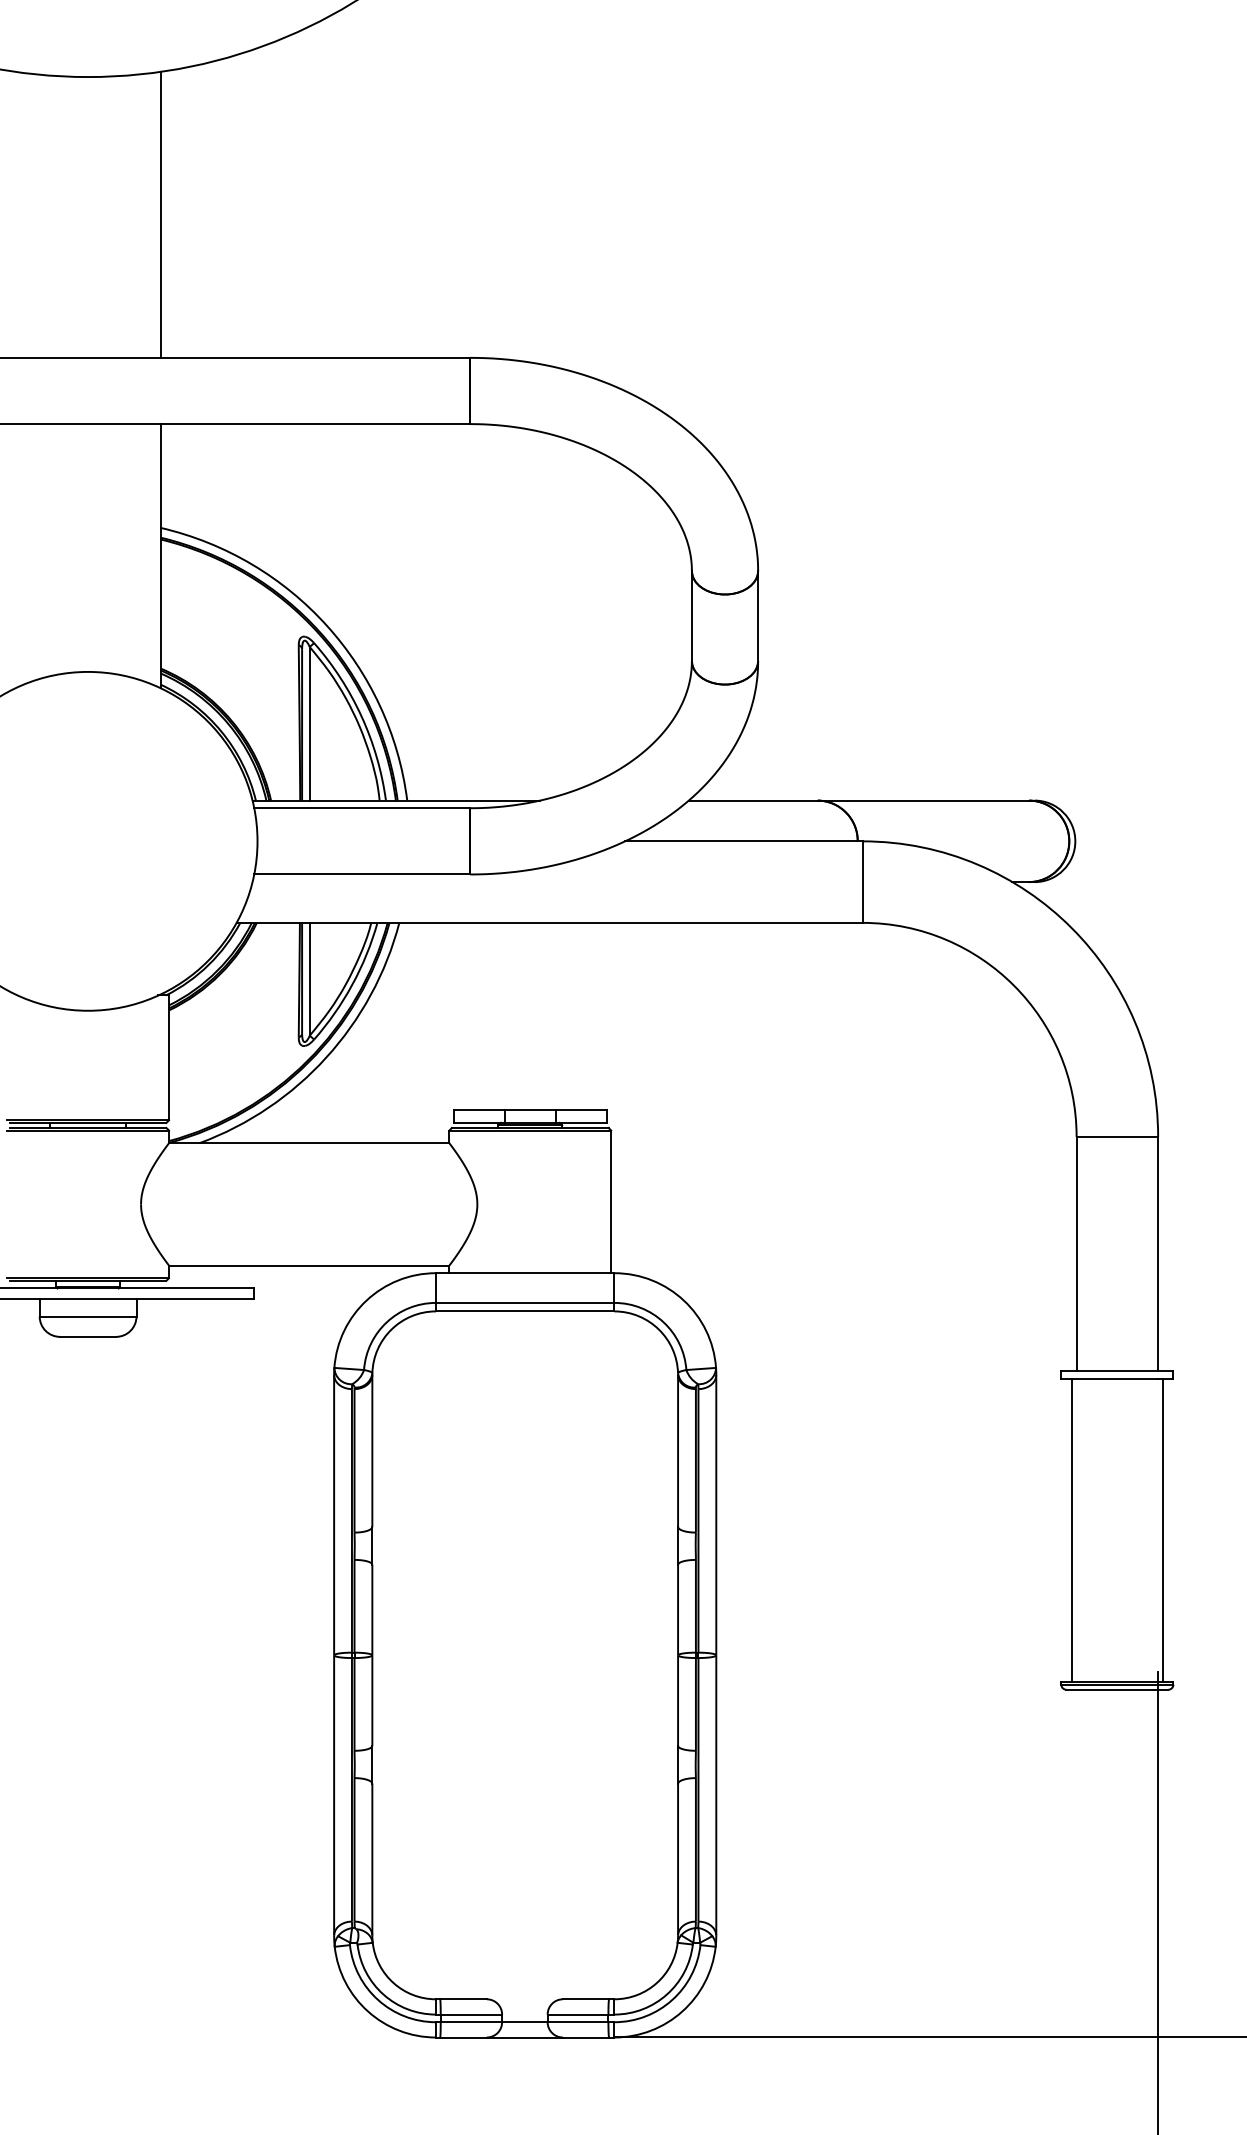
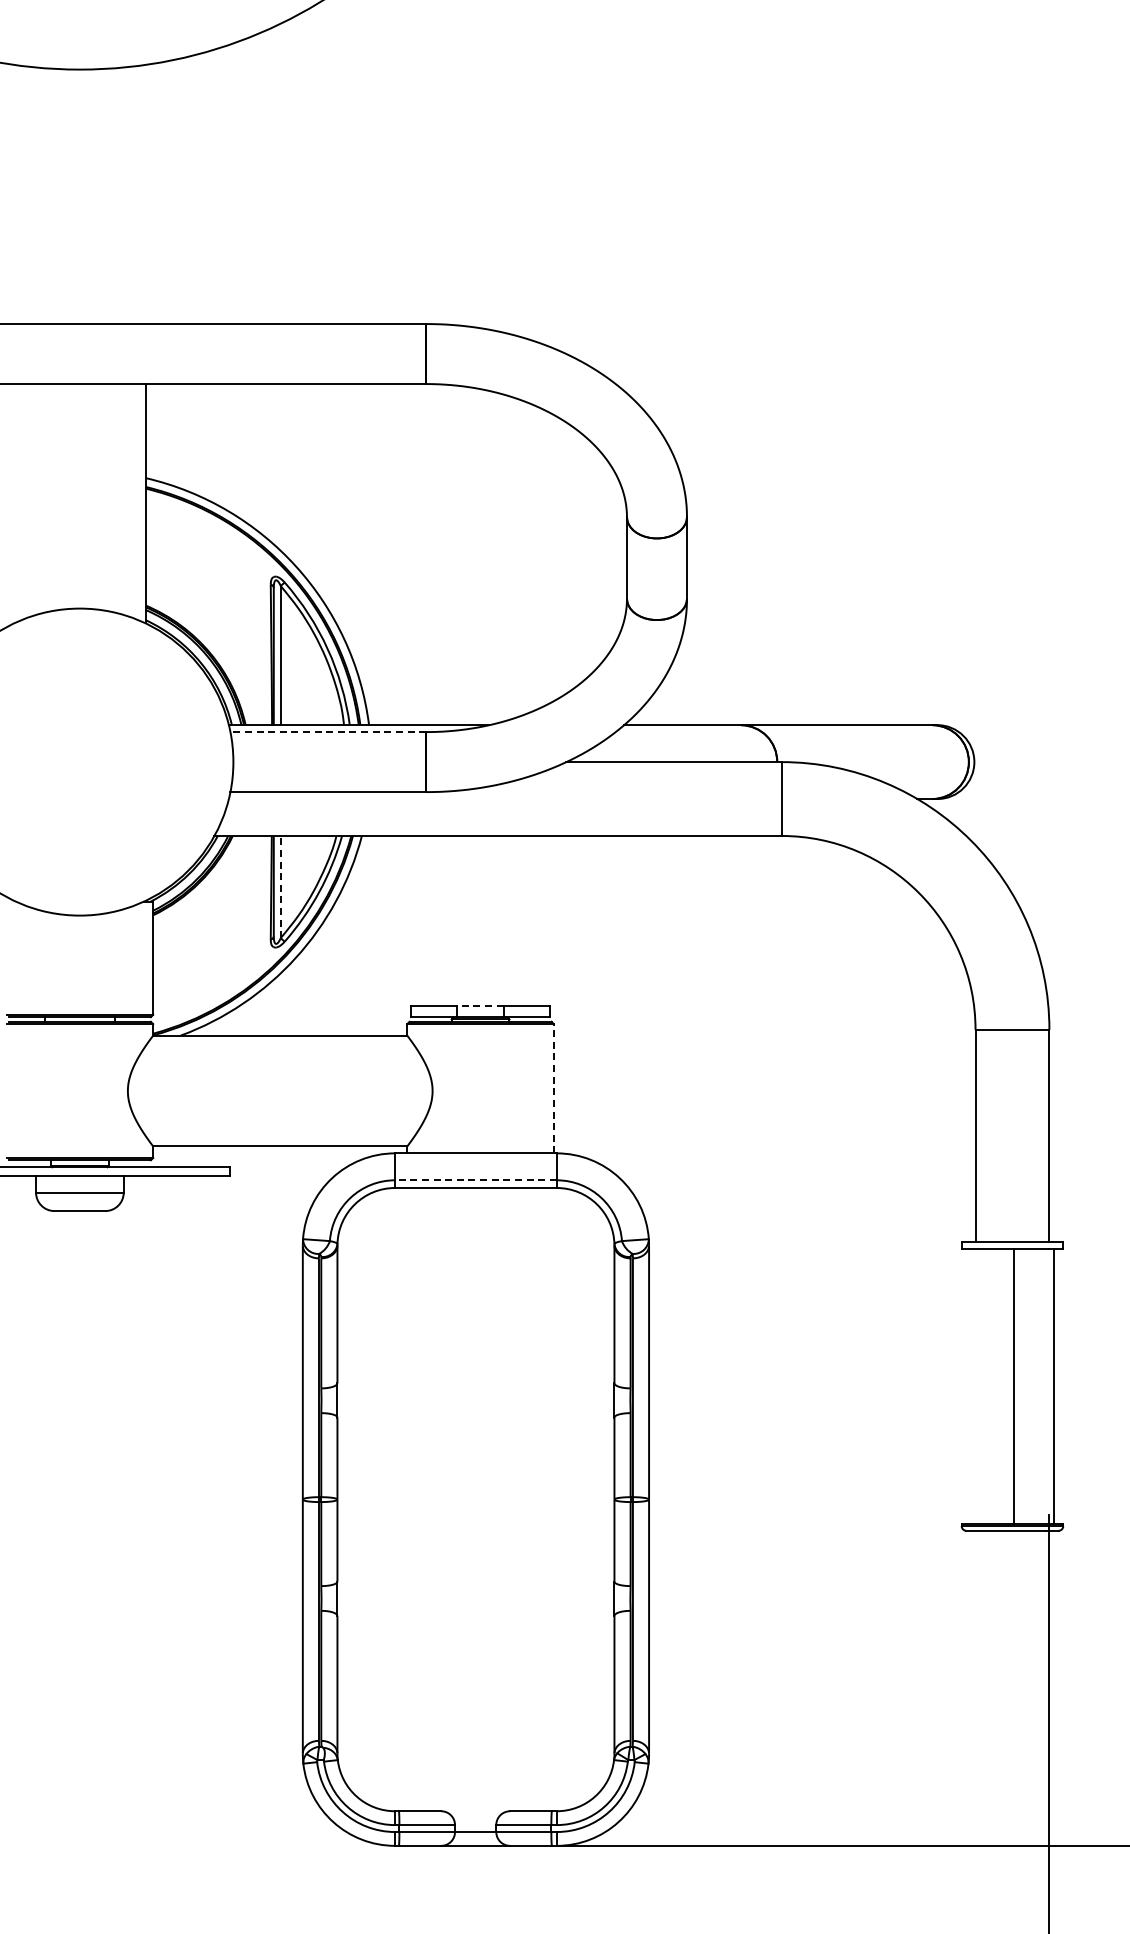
line: (160, 214) -> (145, 194), removed
line: (362, 808) -> (328, 732), solid -> dashed
line: (309, 978) -> (280, 886), solid -> dashed
line: (530, 1109) -> (480, 1005), solid -> dashed
line: (610, 1201) -> (553, 1088), solid -> dashed
line: (524, 1303) -> (475, 1180), solid -> dashed
line: (1071, 1530) -> (1013, 1386), moved

